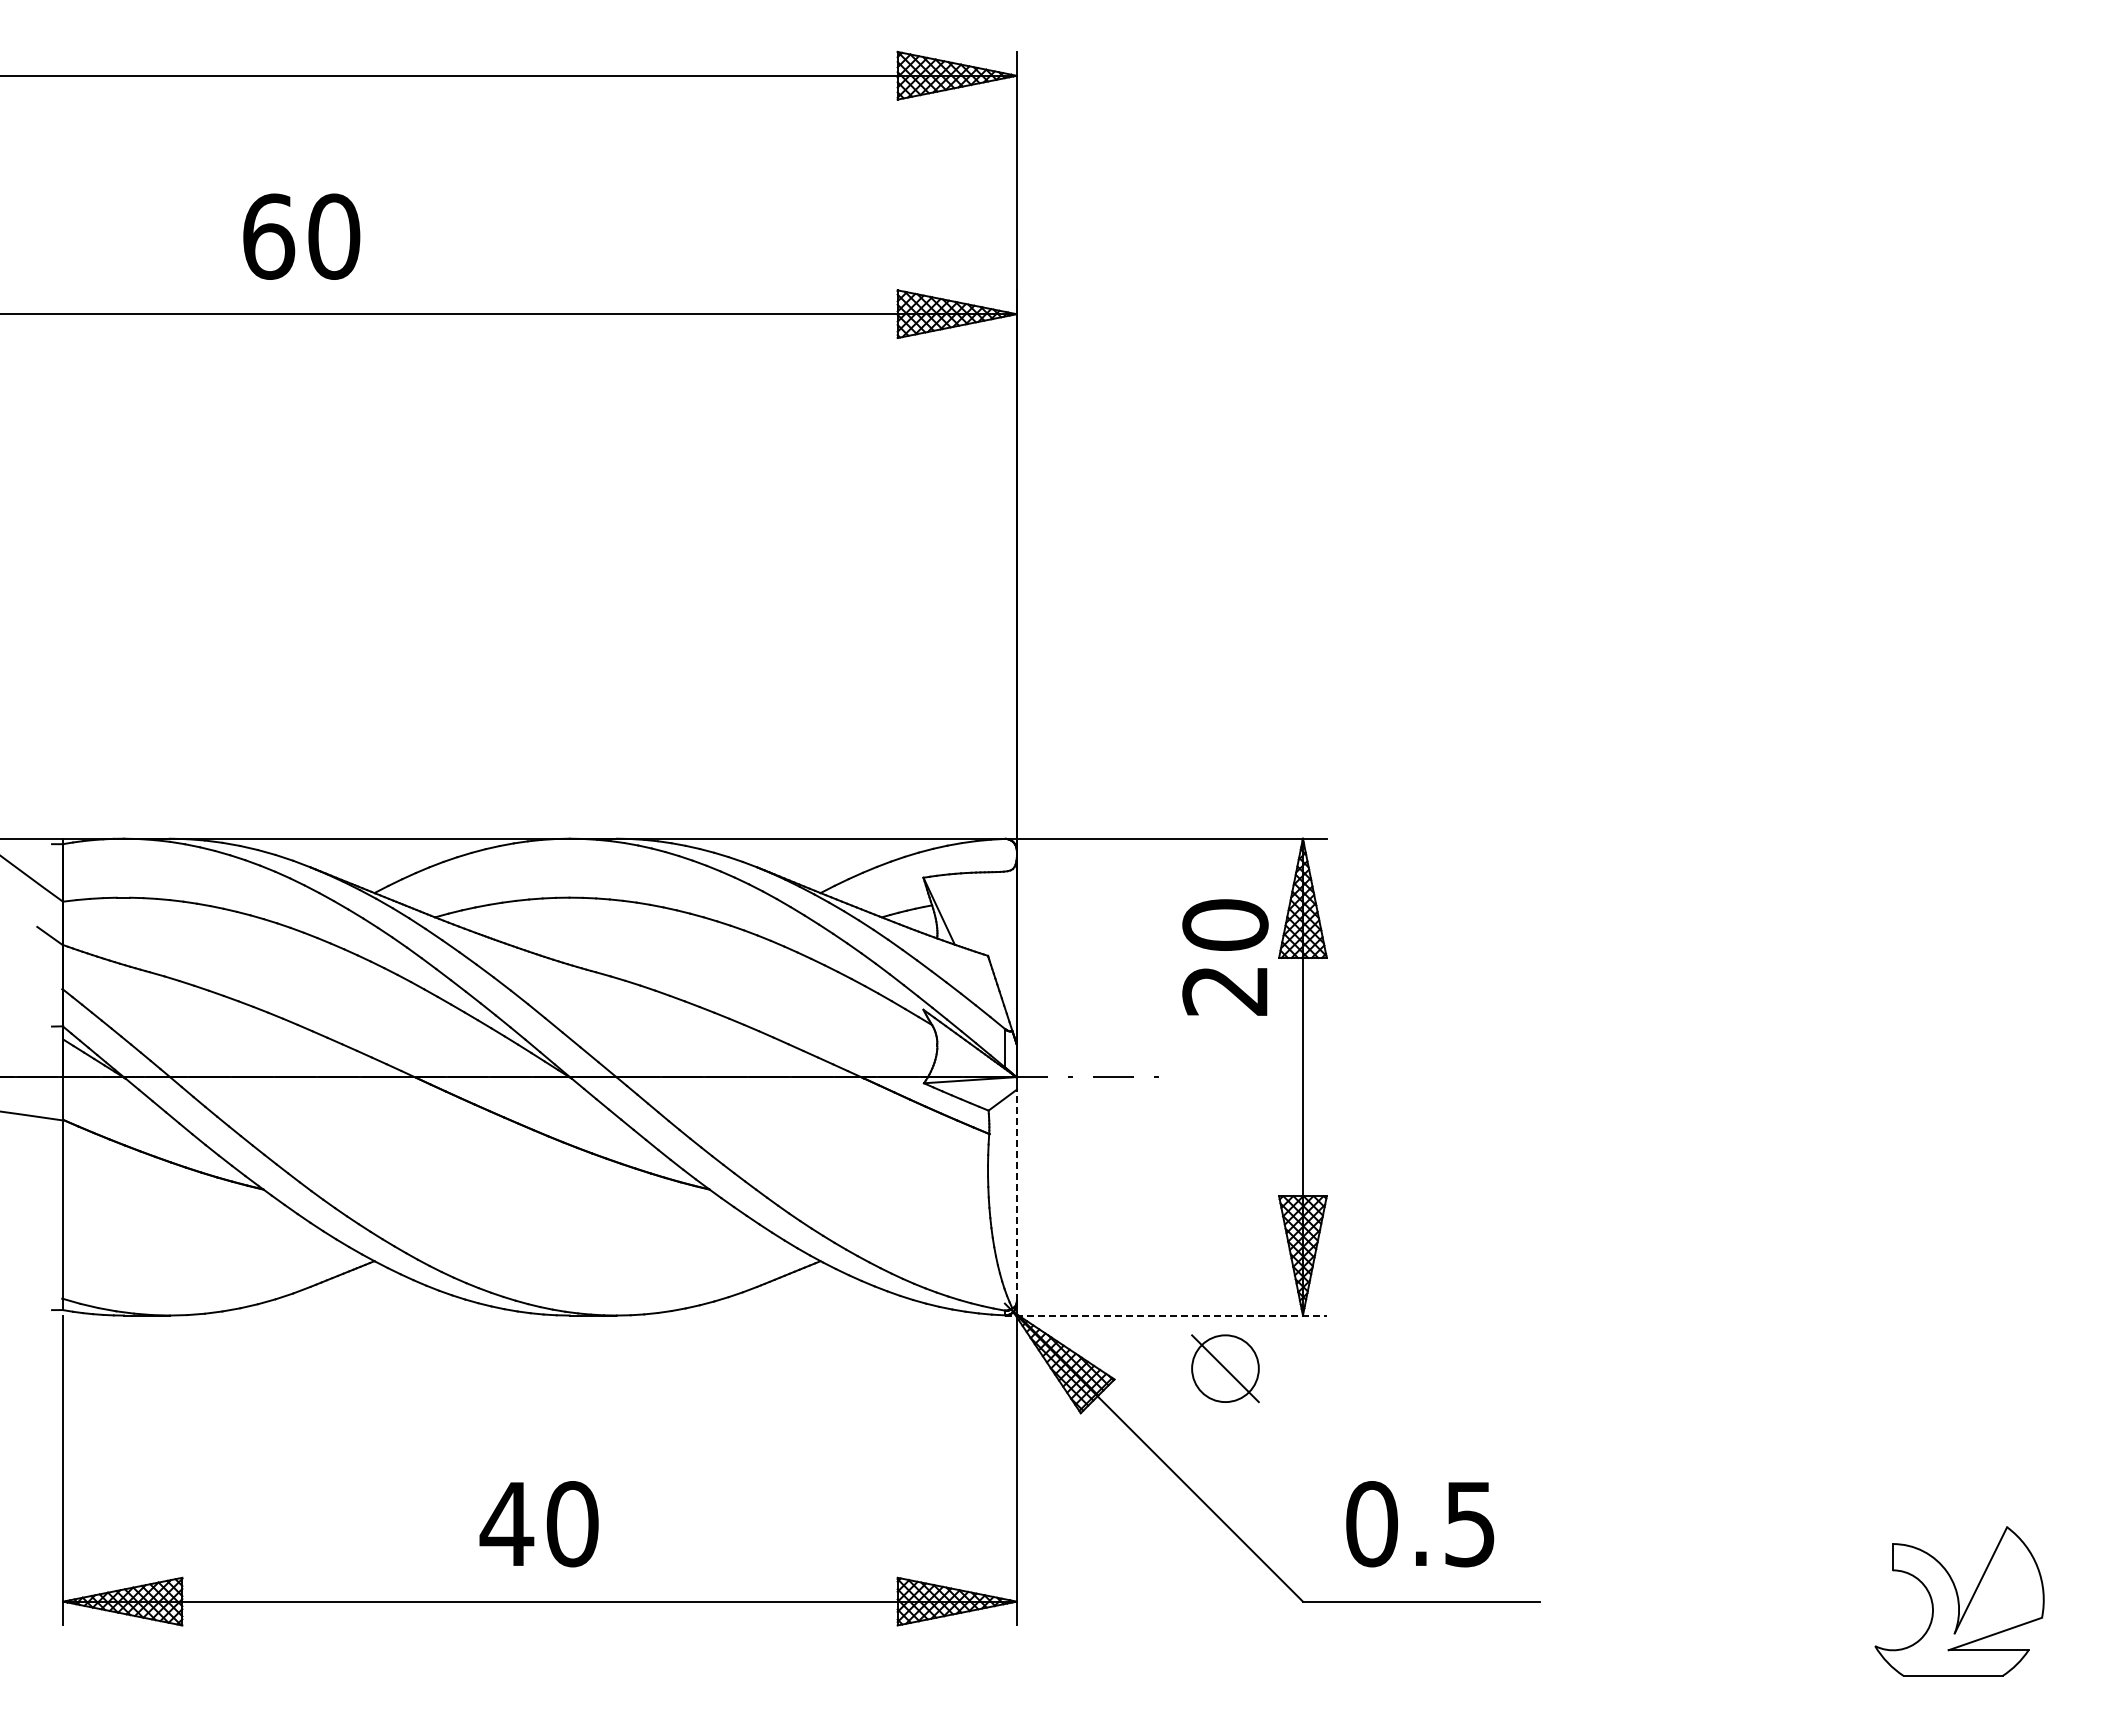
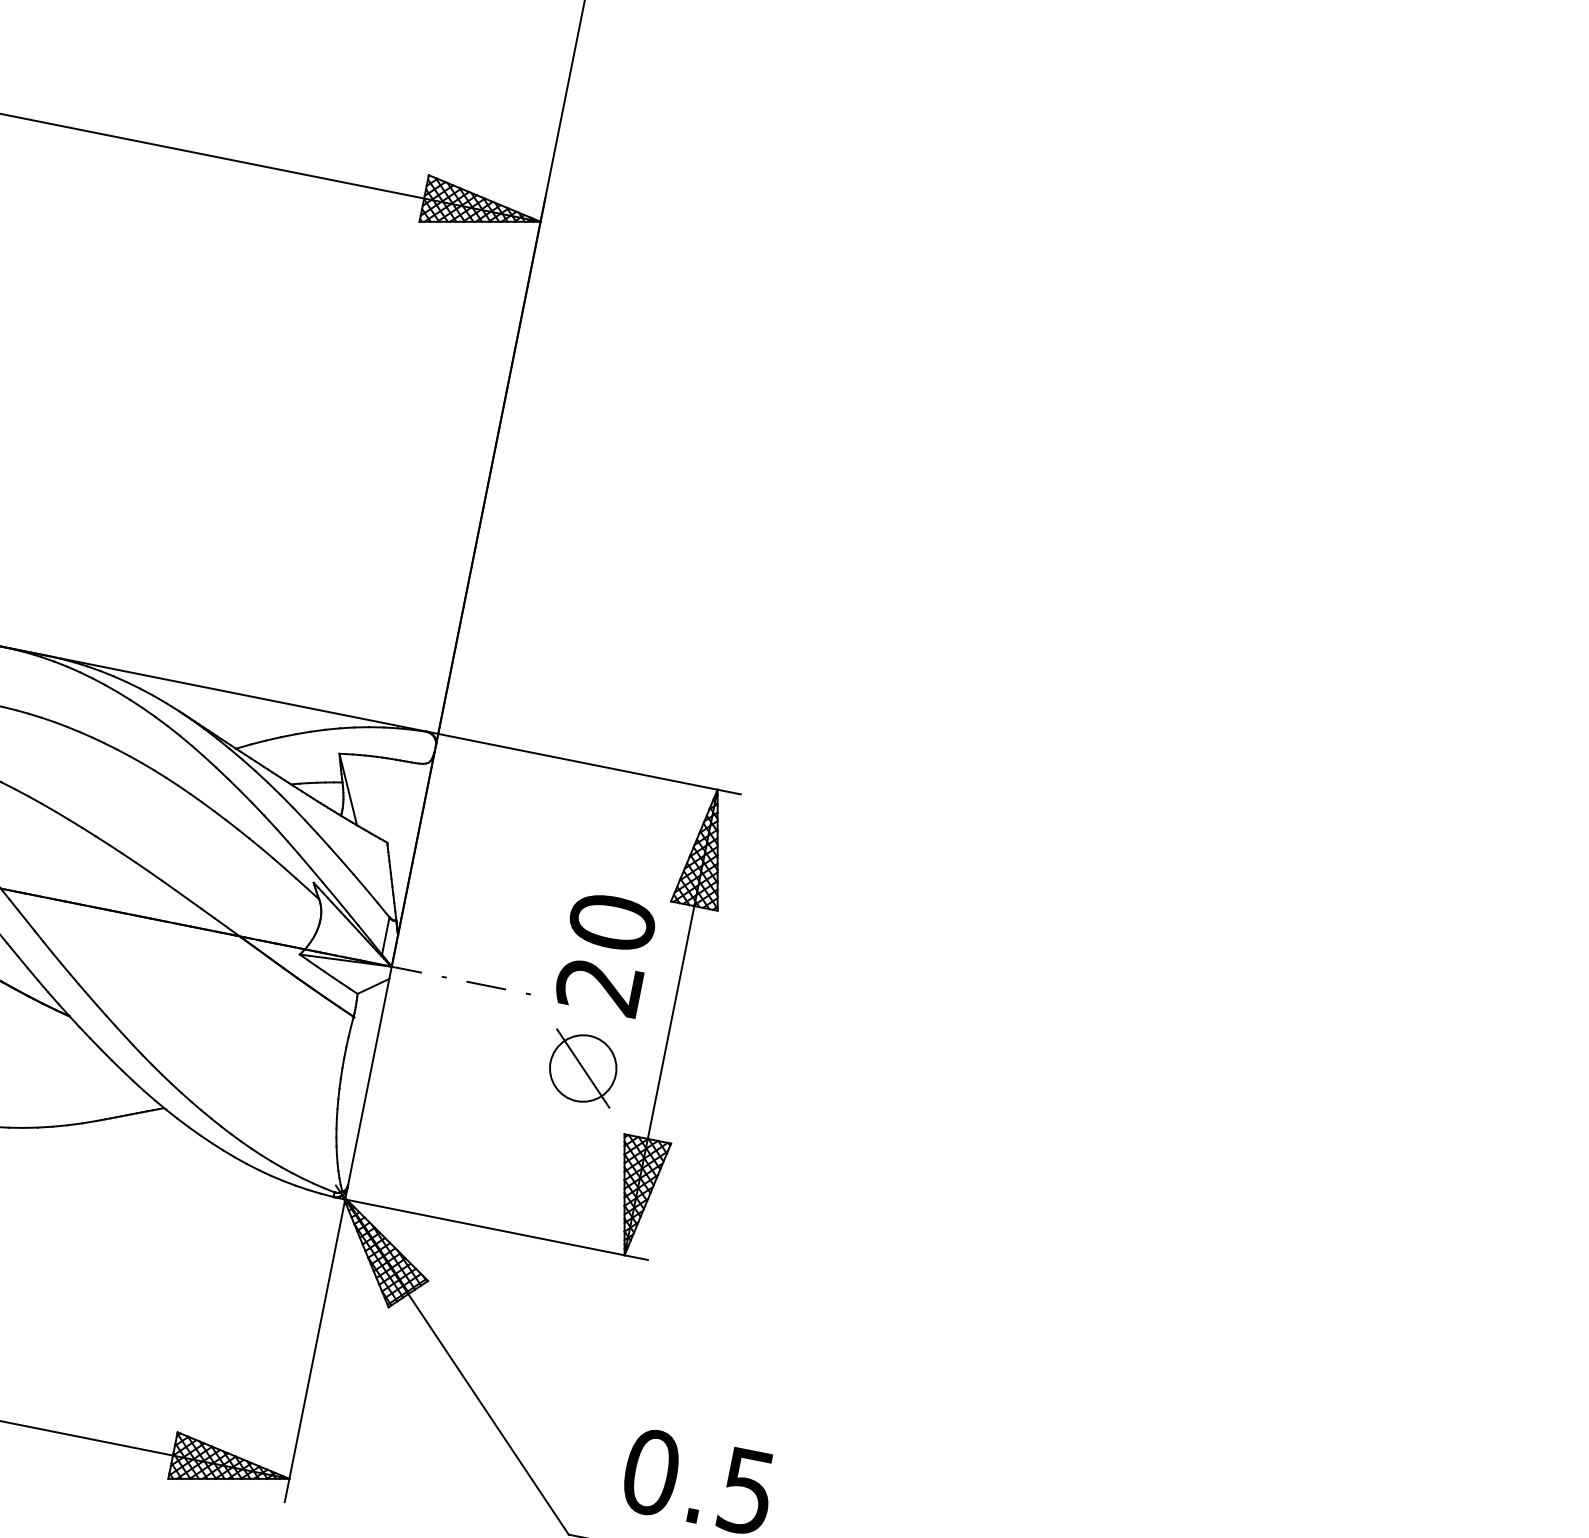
text: (1225, 957) -> (606, 954), moved
line: (1016, 1195) -> (368, 1082), dashed -> solid
line: (1165, 1315) -> (490, 1228), dashed -> solid
part: (1225, 1368) -> (583, 1068), moved

